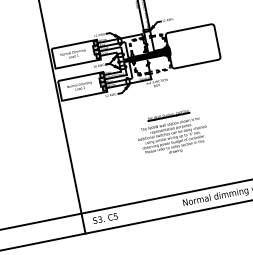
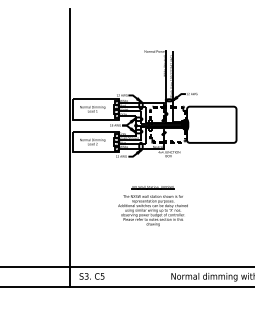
part: (171, 134) -> (152, 206), moved

